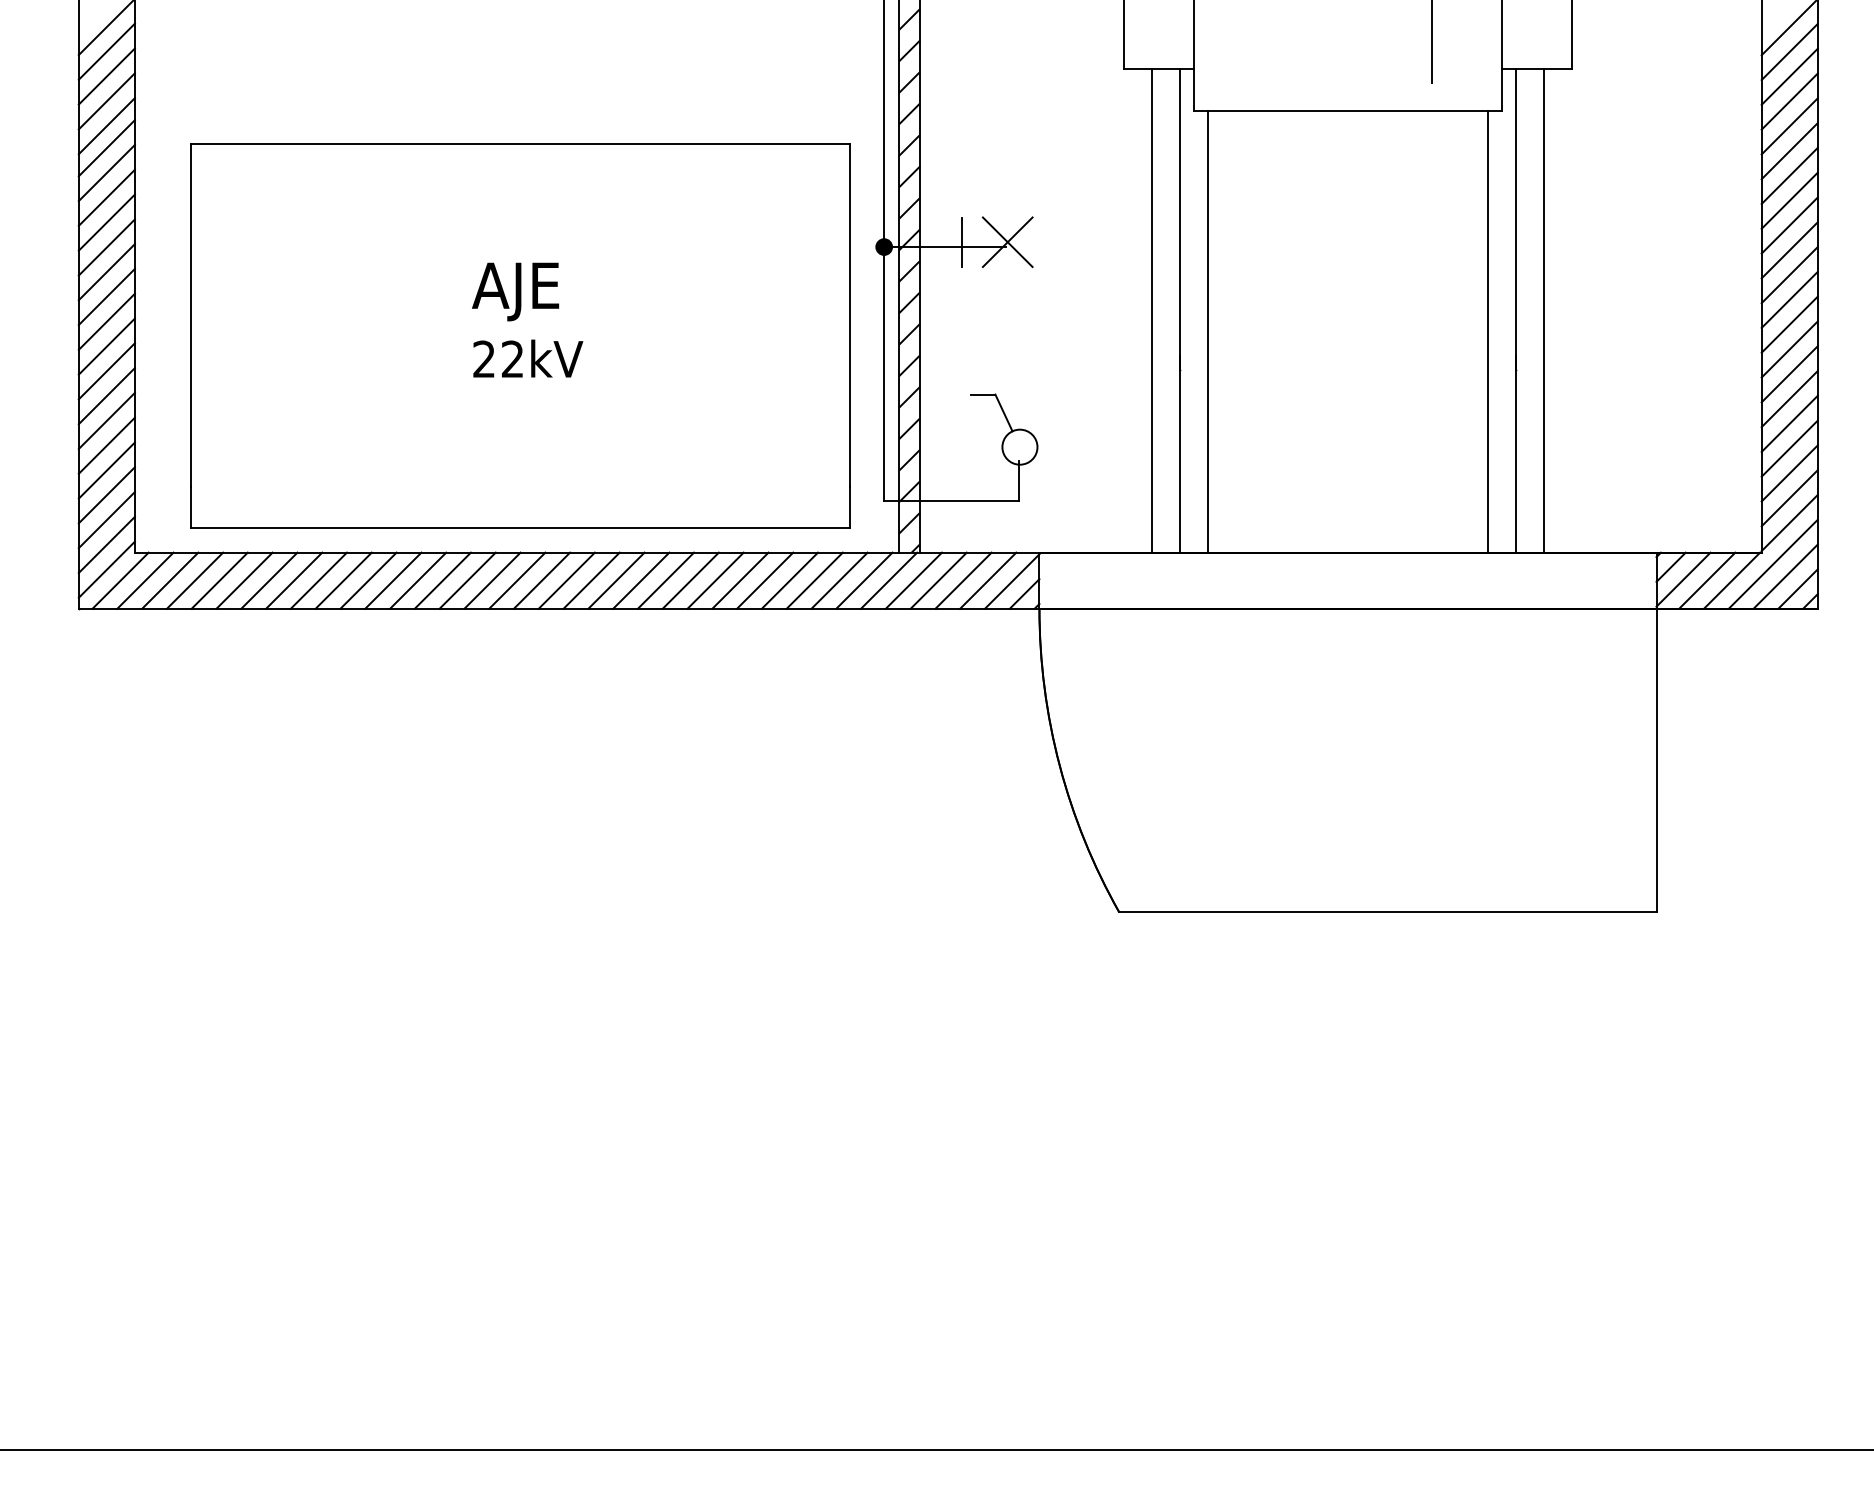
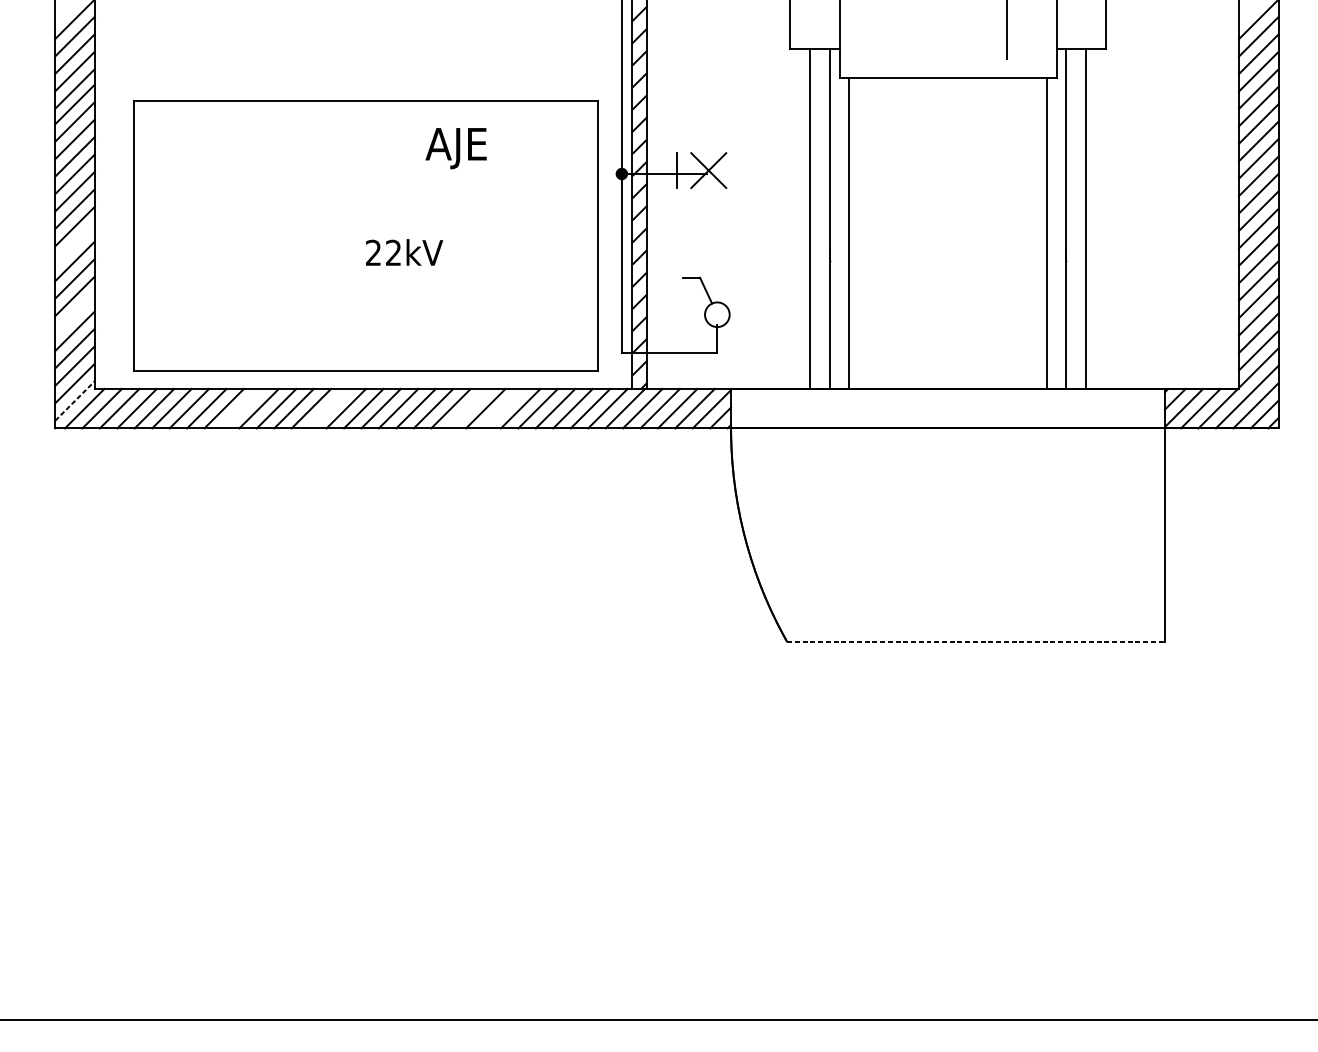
text: (515, 291) -> (456, 148), moved
line: (106, 346) -> (74, 243), removed
text: (528, 358) -> (404, 252), moved
line: (106, 445) -> (74, 313), removed
line: (106, 569) -> (74, 400), solid -> dashed
line: (343, 580) -> (241, 408), removed
line: (467, 580) -> (328, 408), removed
line: (665, 580) -> (468, 408), removed
line: (715, 580) -> (503, 408), removed
line: (1387, 912) -> (975, 642), solid -> dashed

